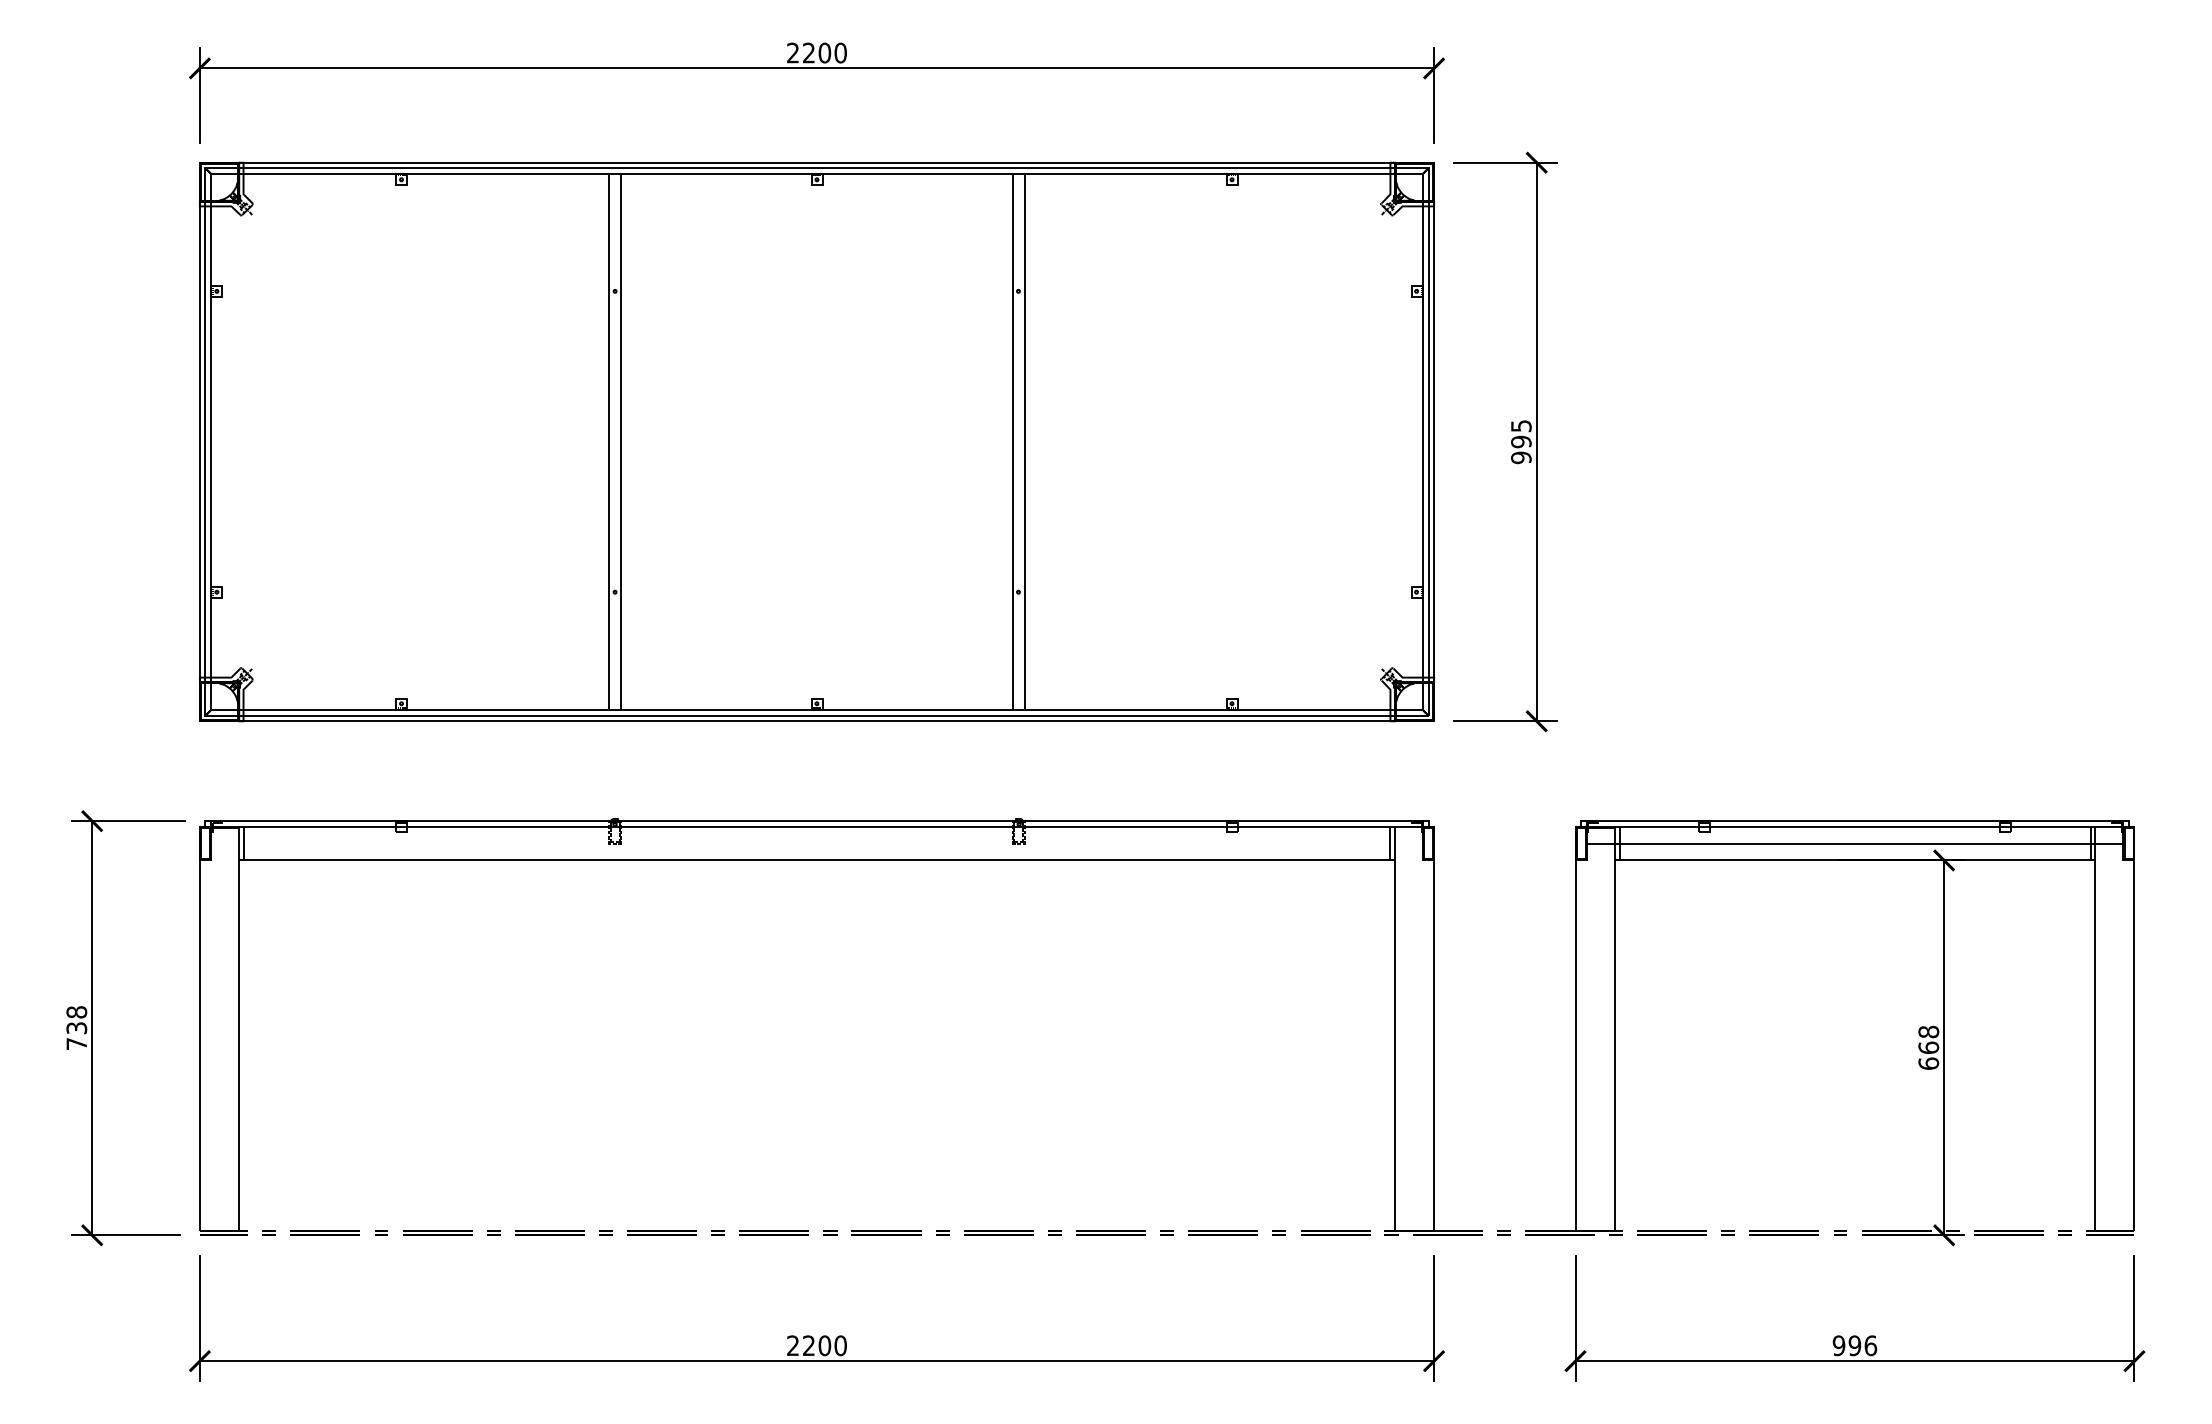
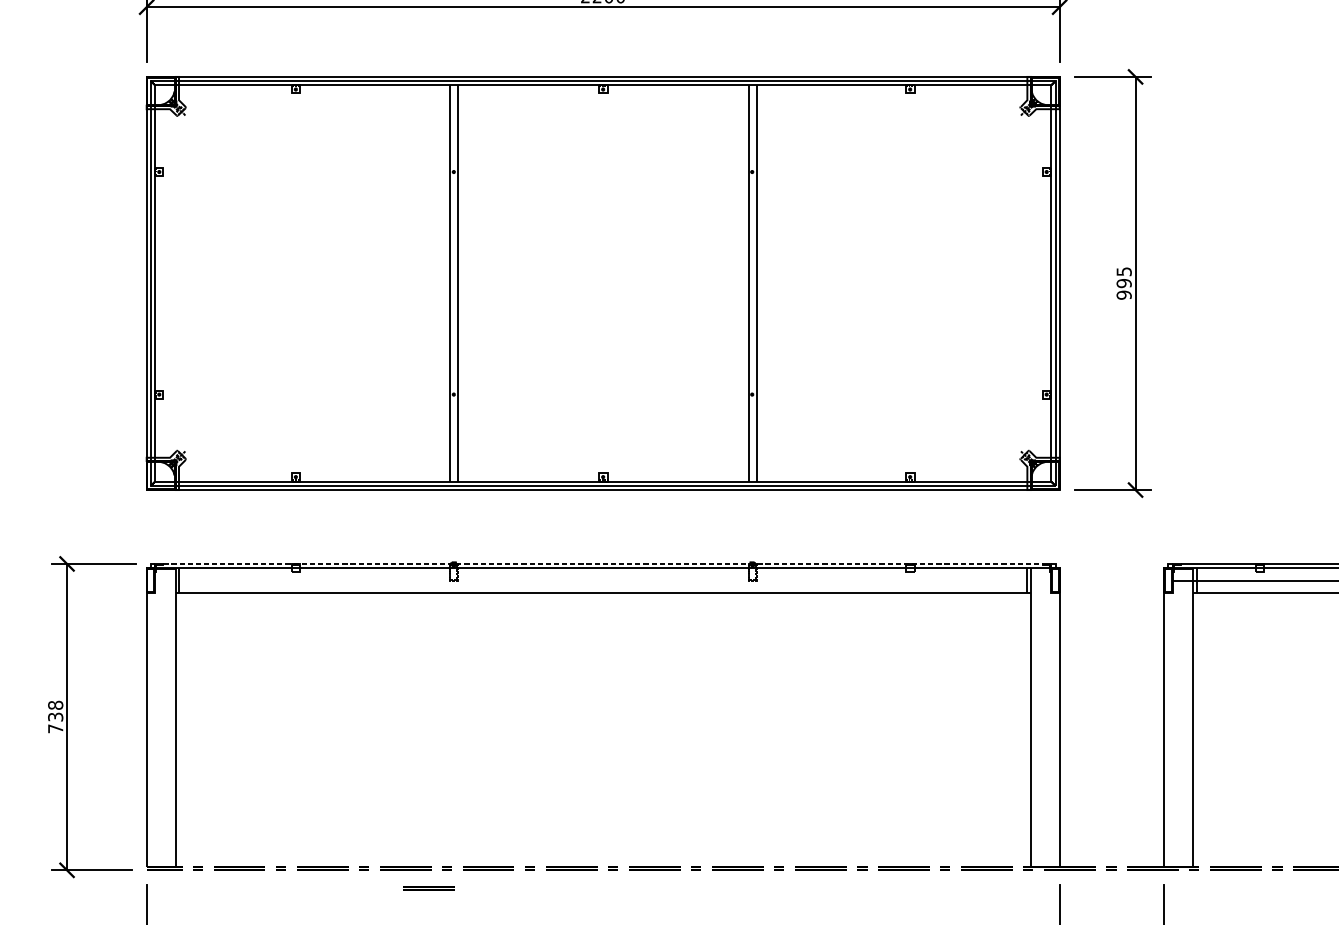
line: (817, 821) -> (603, 564), solid -> dashed
part: (580, 1259) -> (428, 888), added

